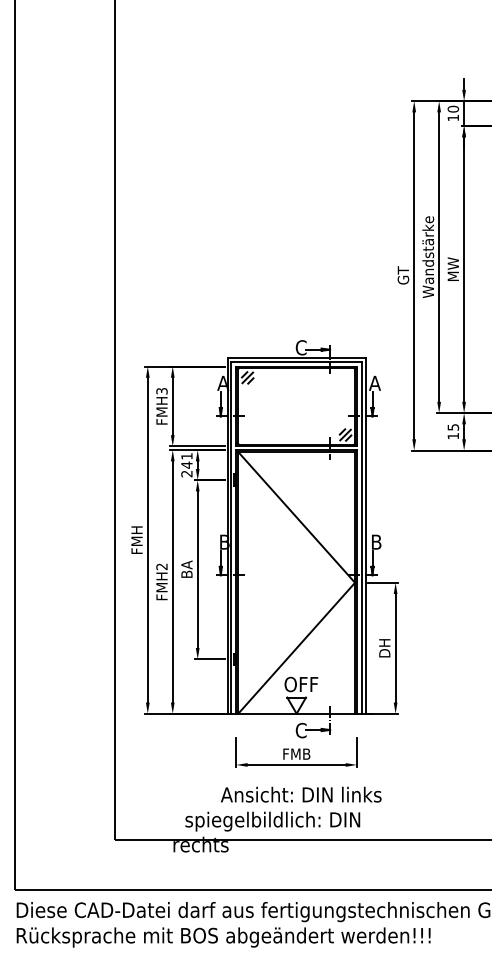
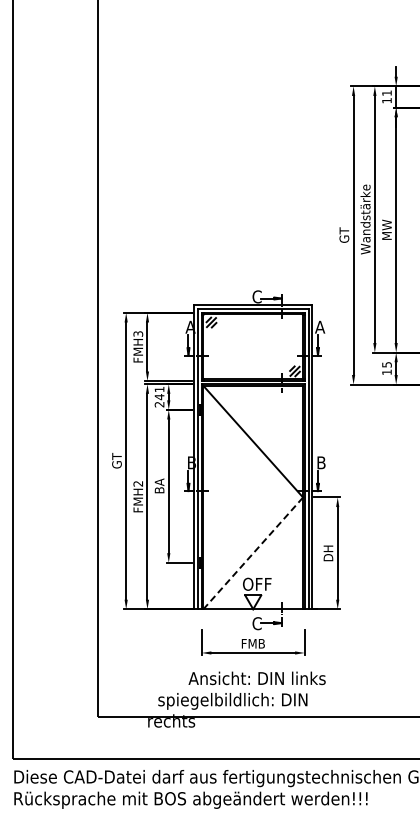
text: (452, 109) -> (386, 93), 10 -> 11
text: (136, 539) -> (116, 460), FMH -> GT
line: (296, 648) -> (253, 553), solid -> dashed

